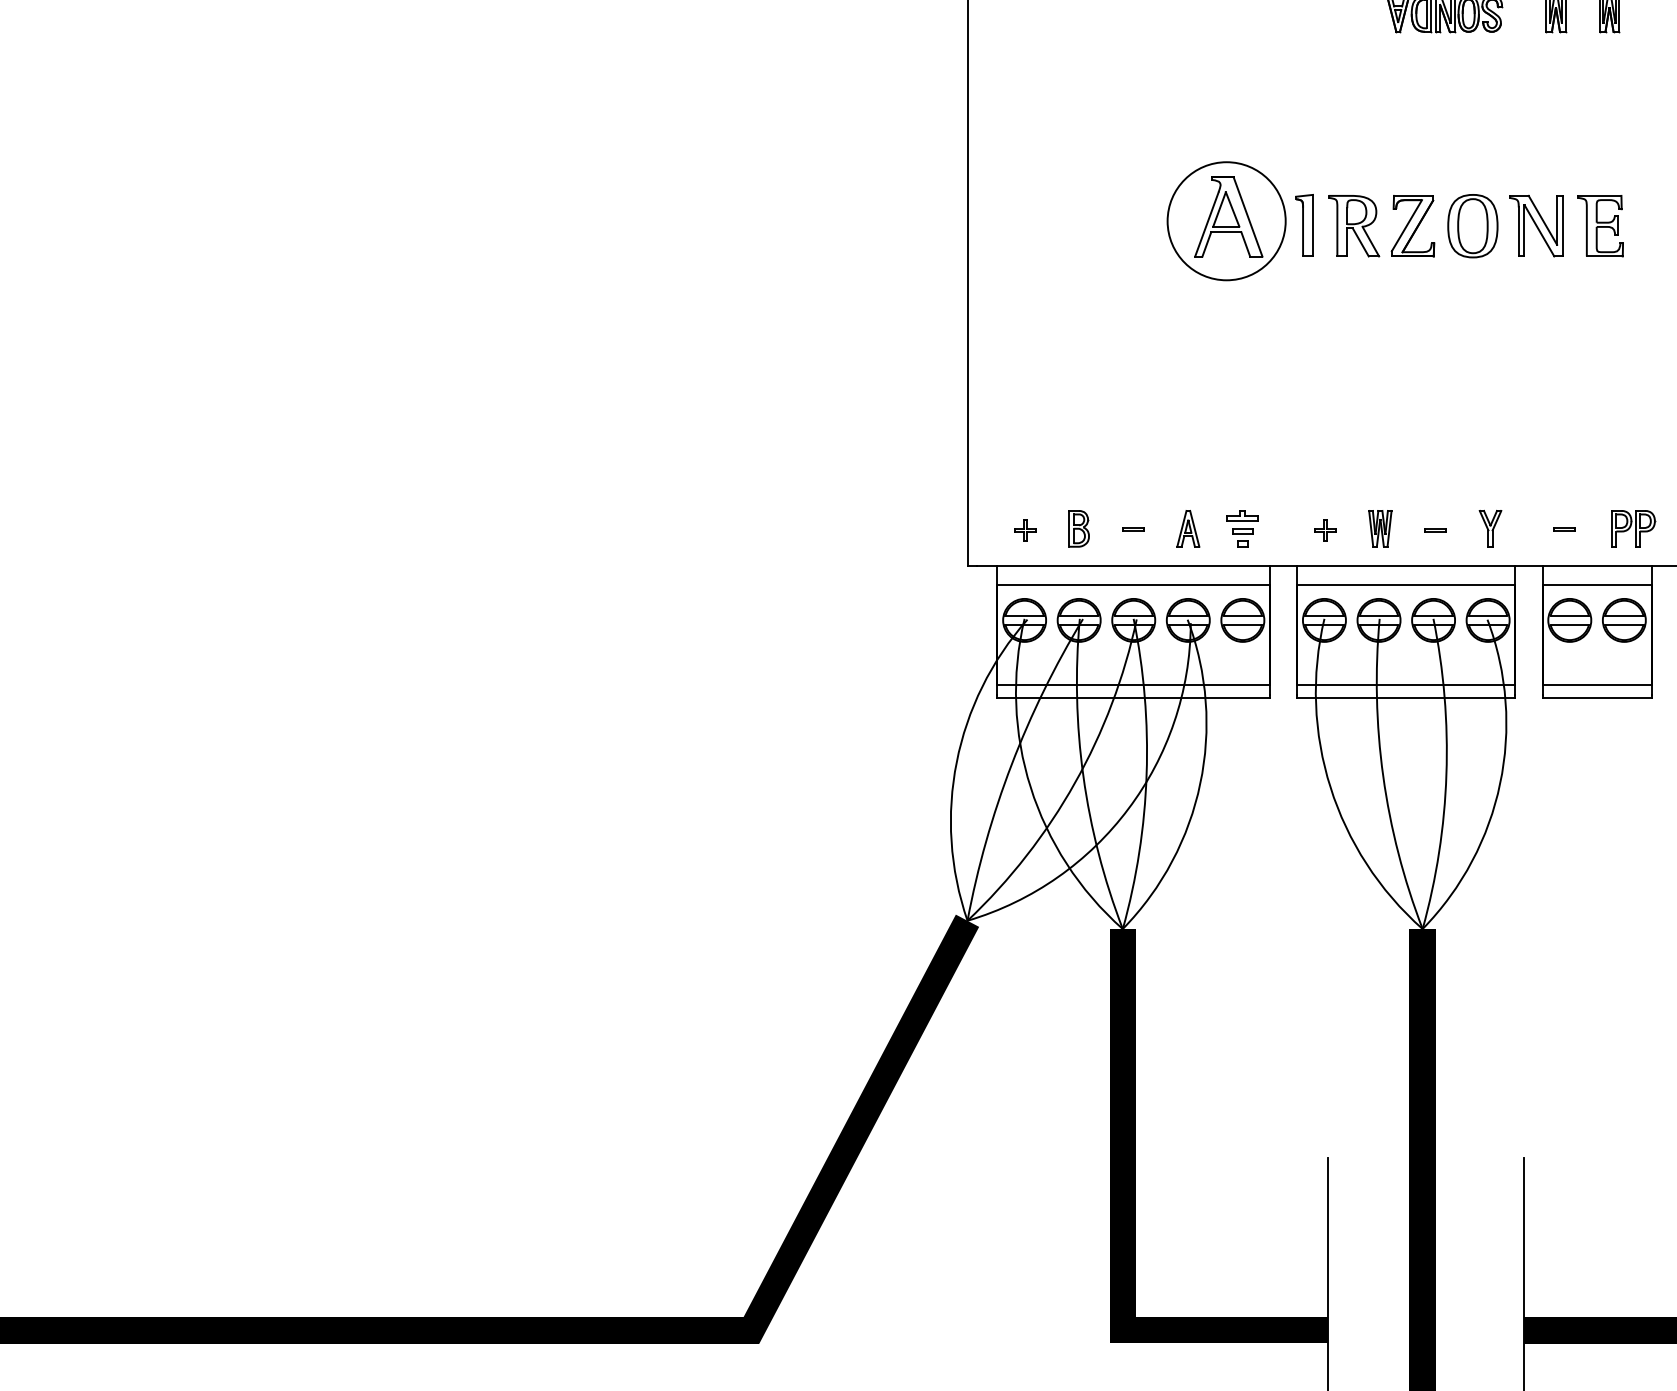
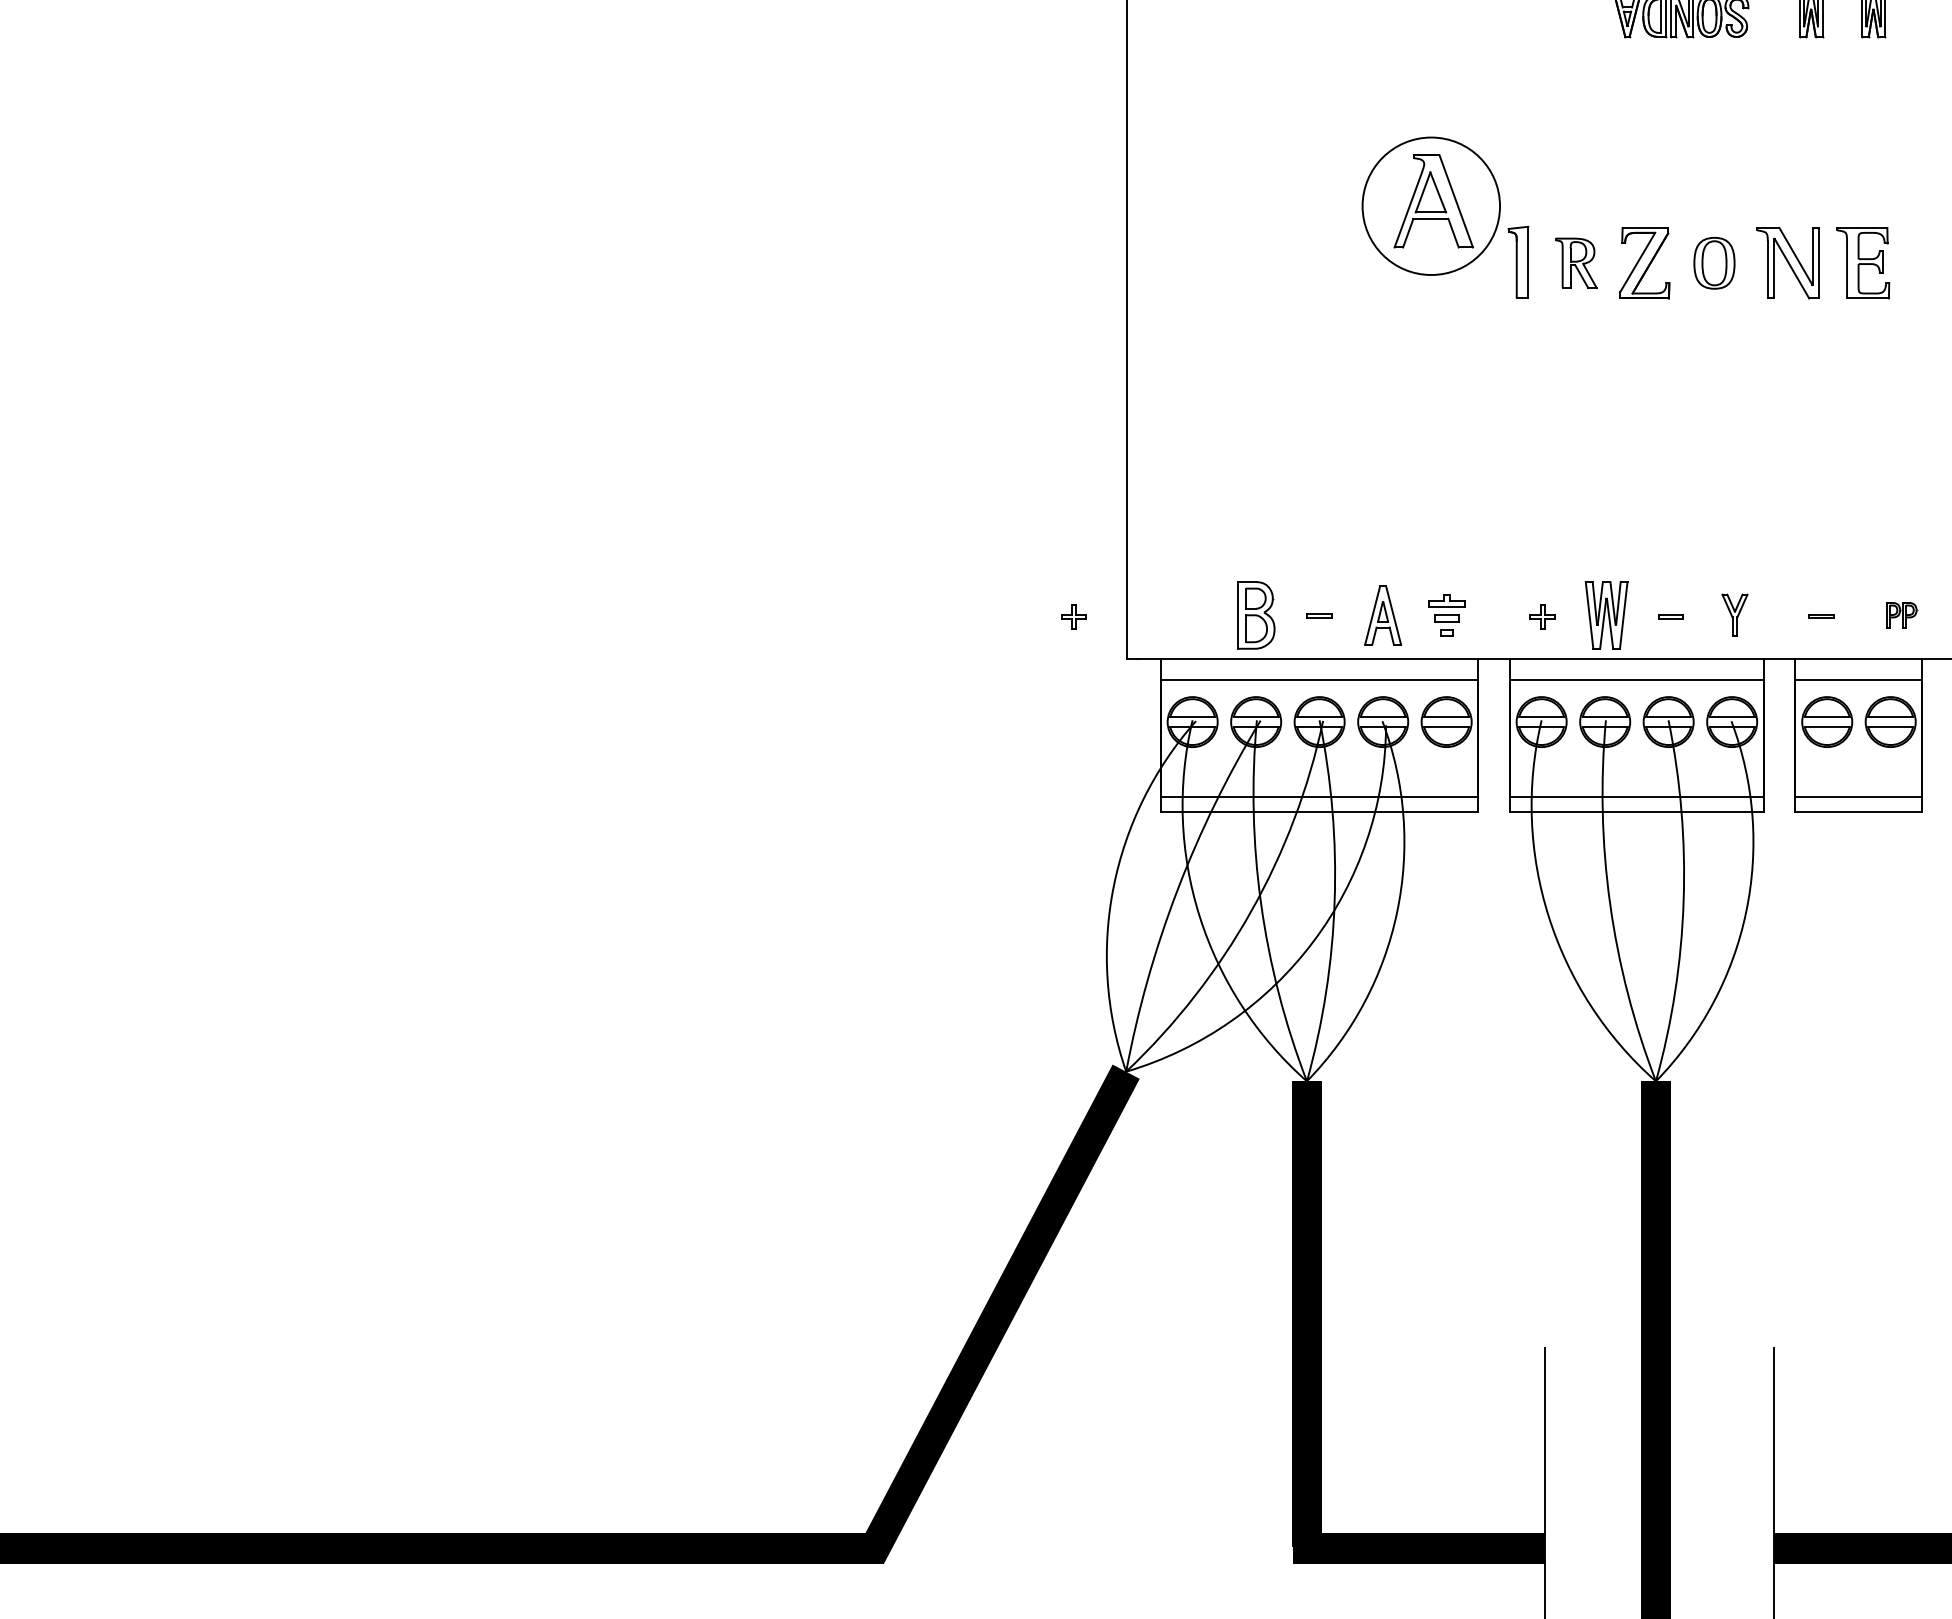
part: (1226, 221) -> (1431, 206), moved
part: (1354, 226) -> (1576, 263), size x0.7
part: (1472, 226) -> (1713, 263), size x0.7
part: (1078, 528) -> (1255, 615), size x1.6
part: (1188, 528) -> (1383, 615), size x1.4
part: (1380, 528) -> (1606, 615), size x1.6
part: (1633, 528) -> (1901, 615), size x0.6
part: (1025, 530) -> (1073, 617), moved

